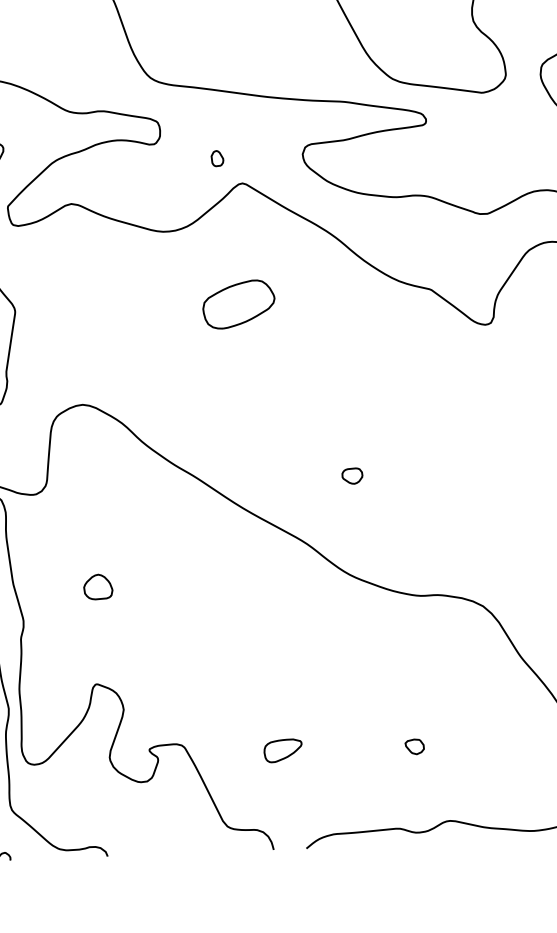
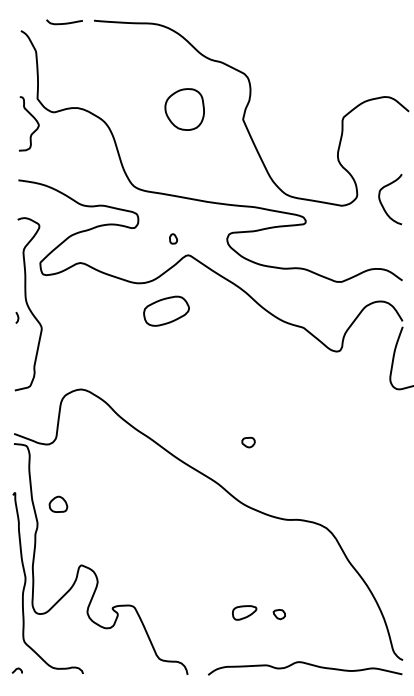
part: (238, 303) -> (166, 310), moved
part: (98, 585) -> (58, 503), moved
part: (282, 750) -> (244, 612), moved

